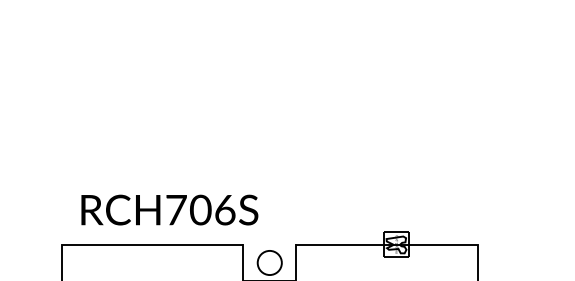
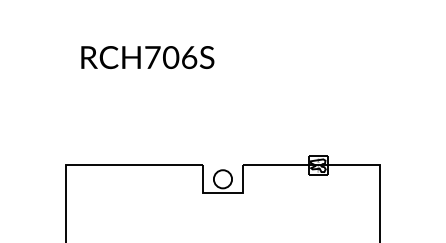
text: (169, 210) -> (147, 57), moved

